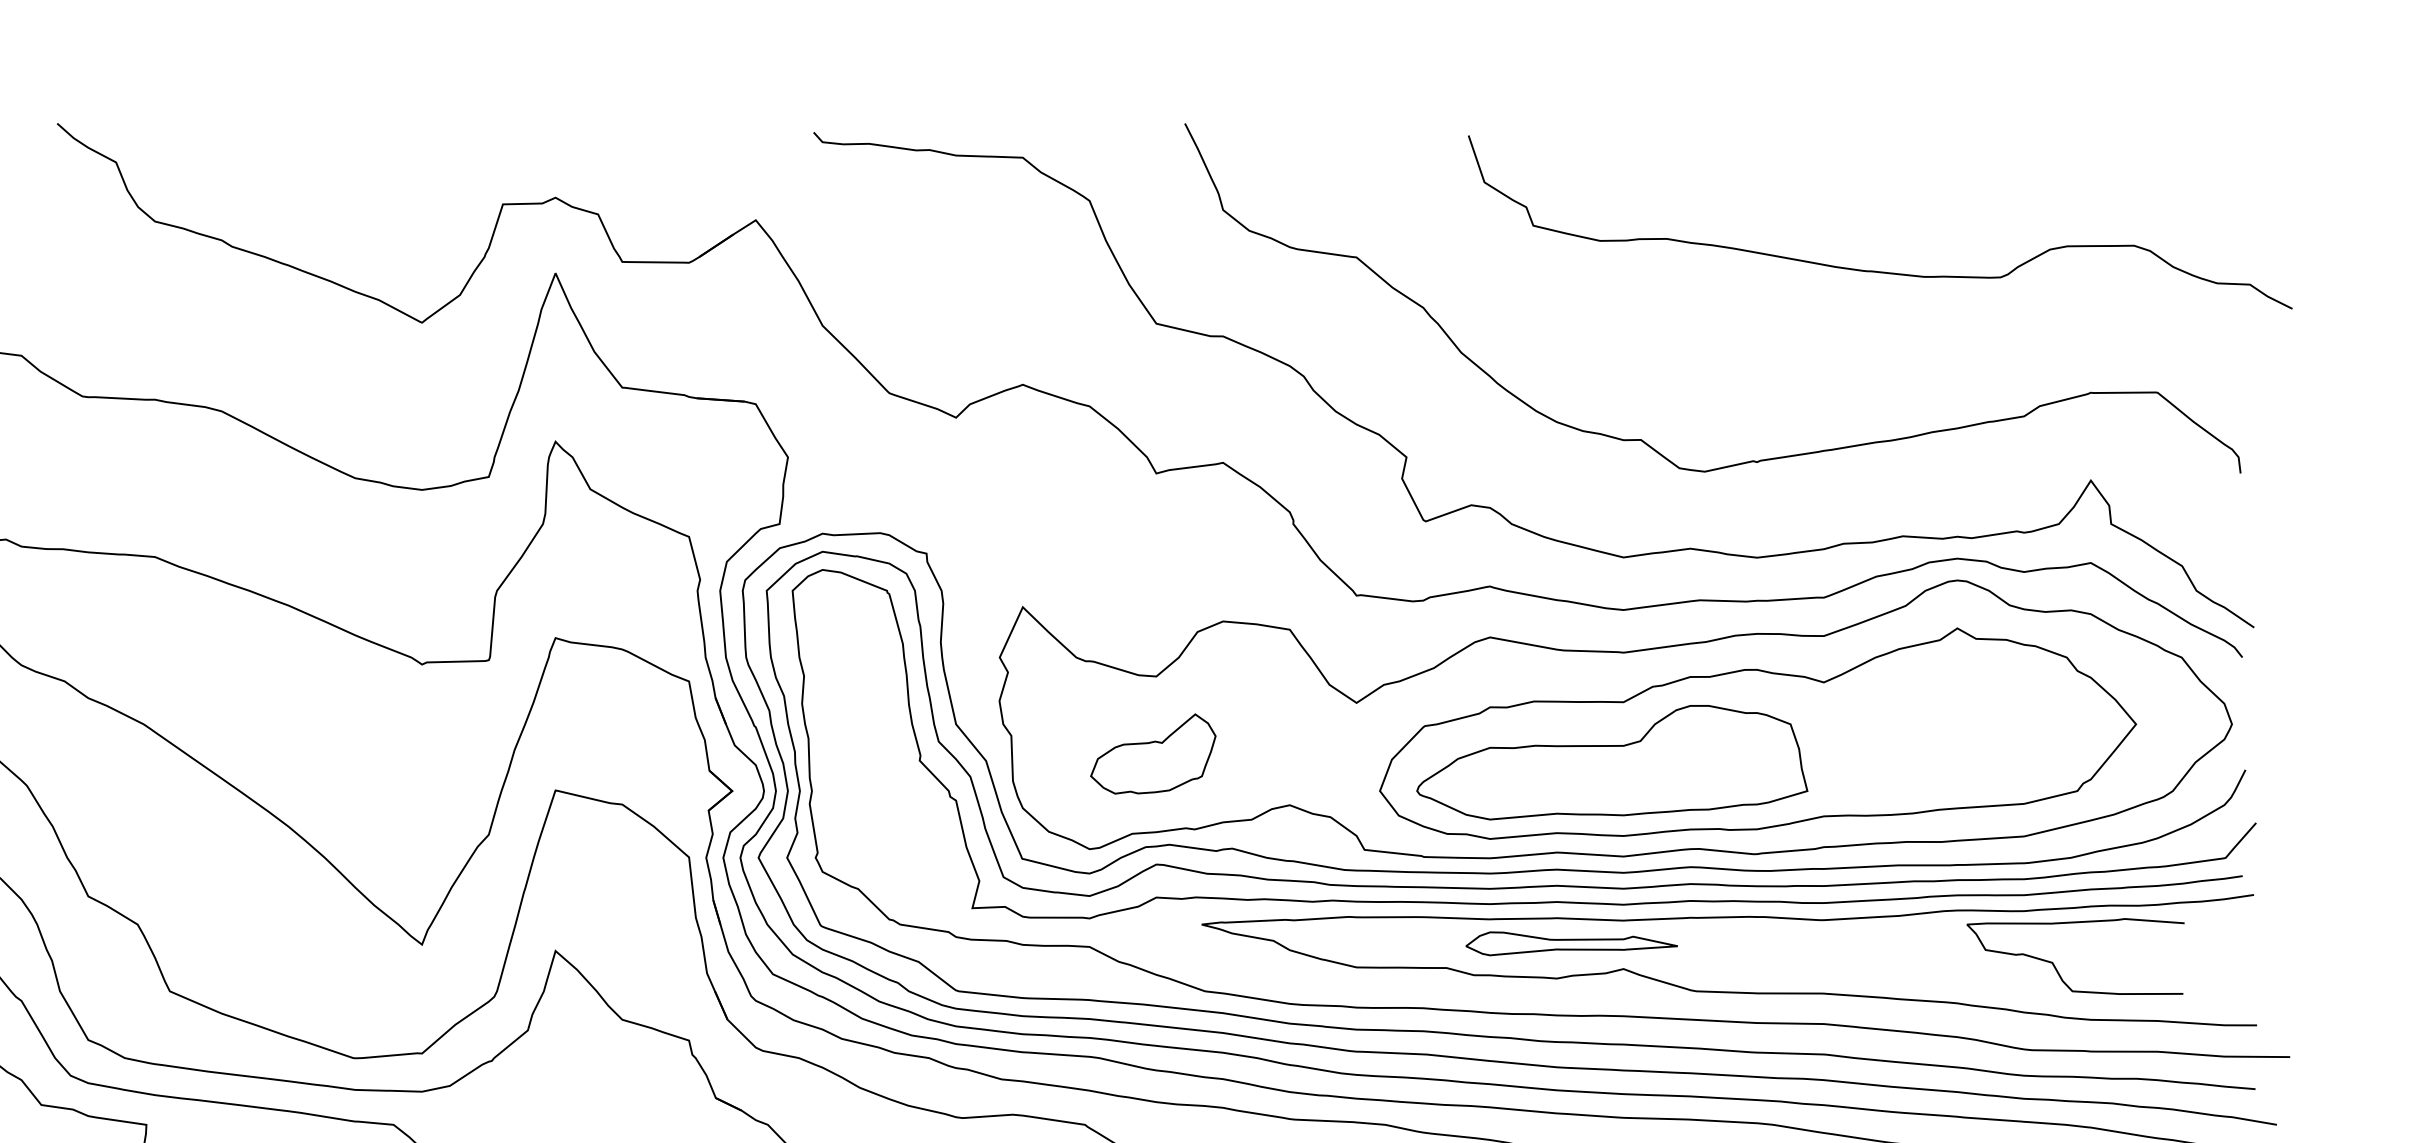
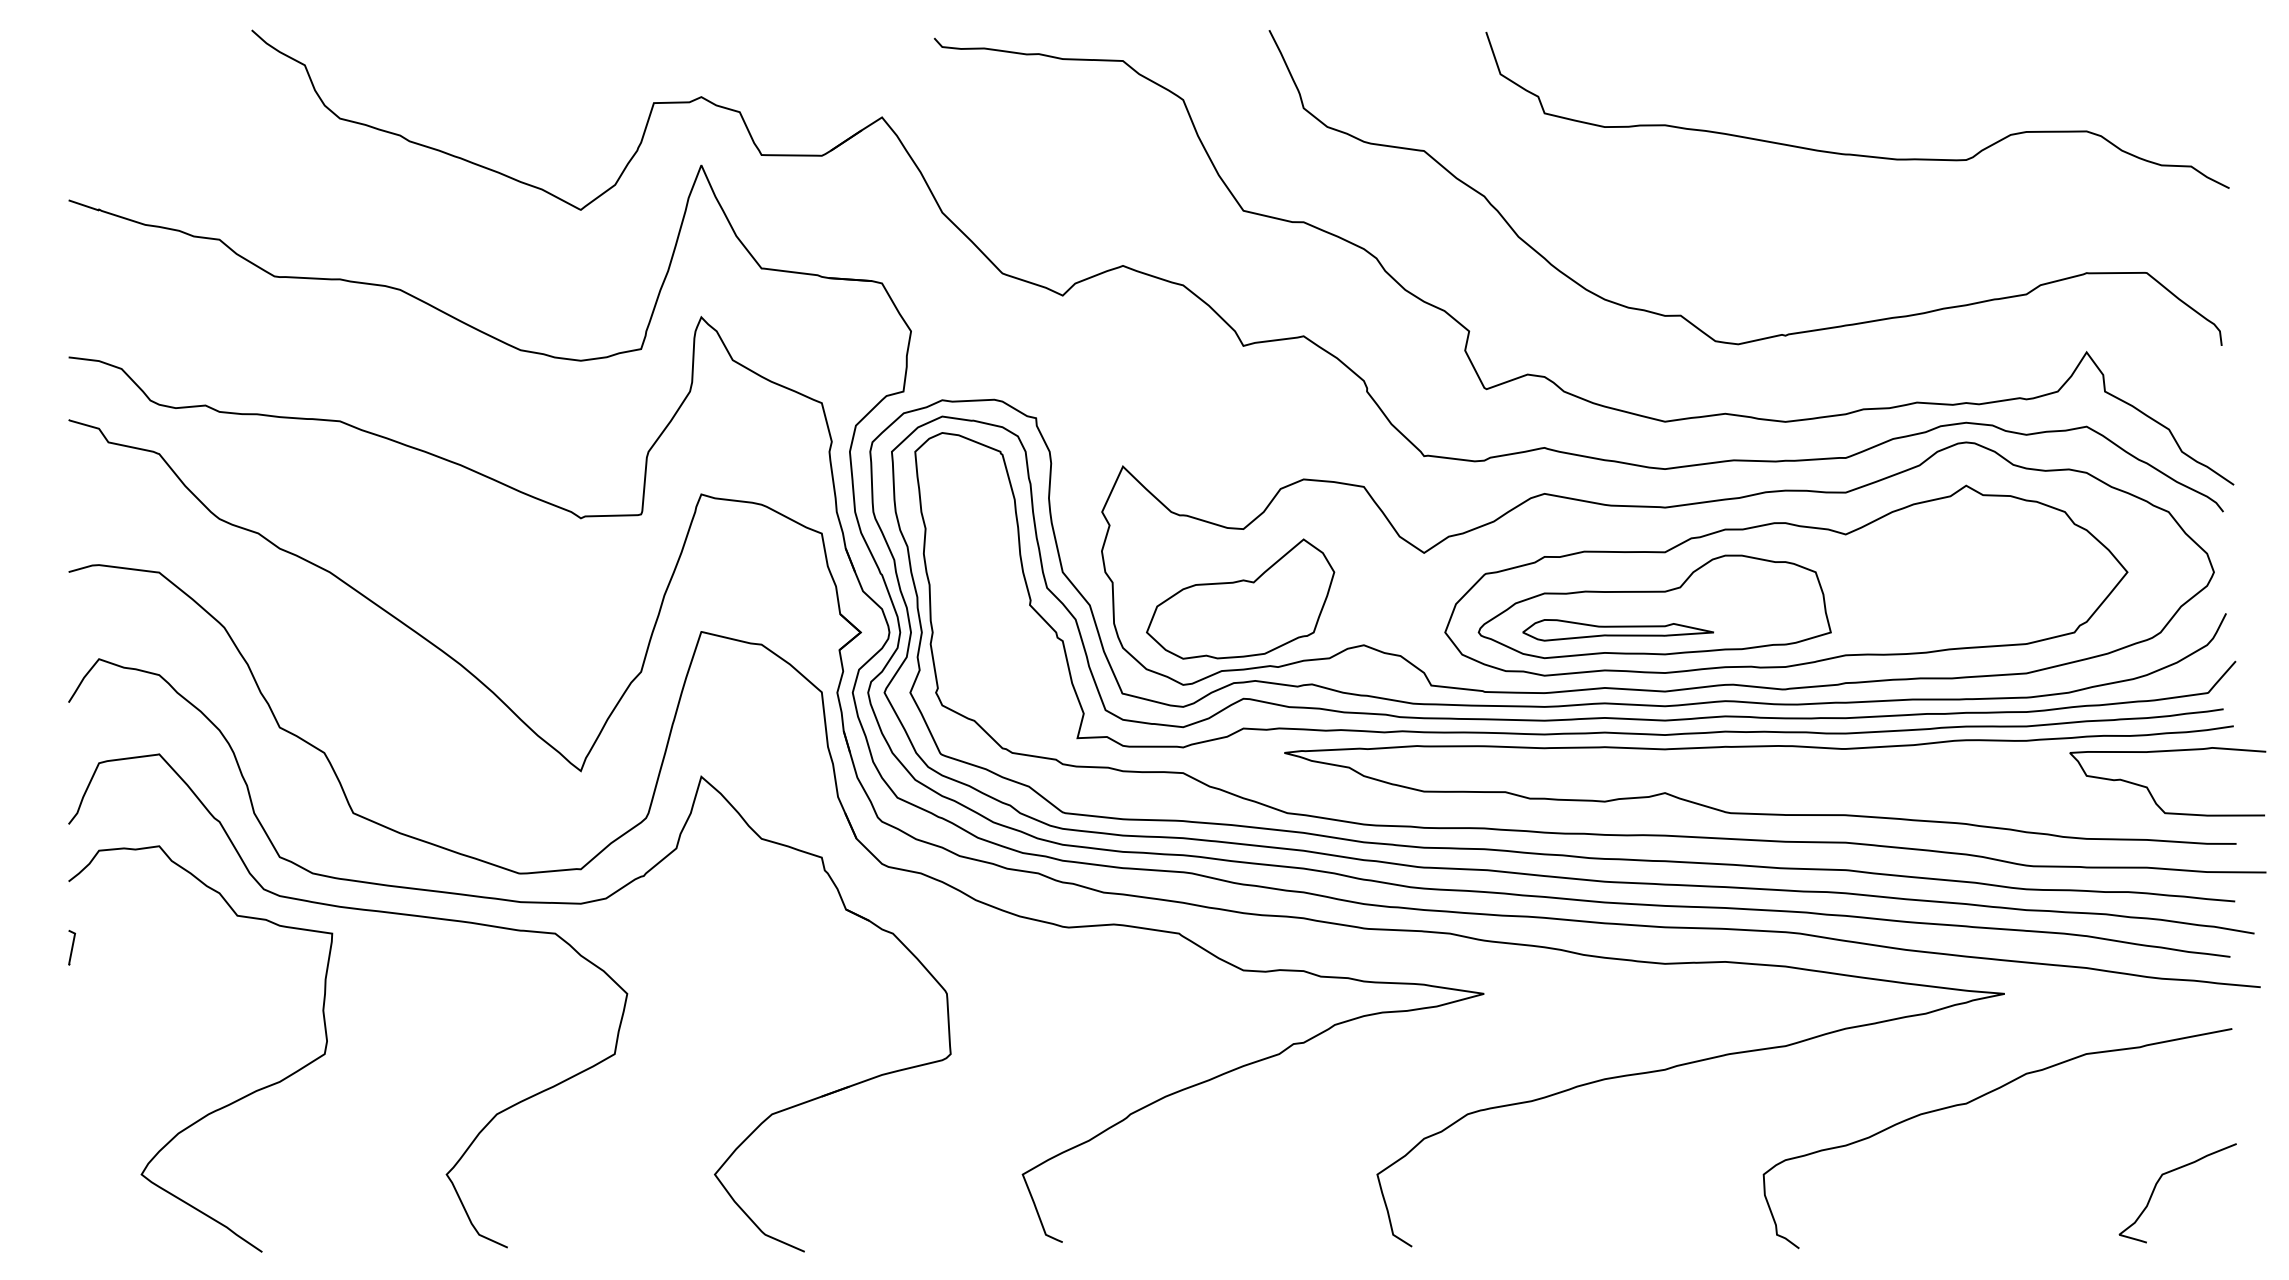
curve: (1873, 270) -> (1851, 153), moved
part: (1153, 753) -> (1240, 598), size x1.67
part: (1572, 944) -> (1618, 630), moved
curve: (2055, 965) -> (2149, 789), moved

